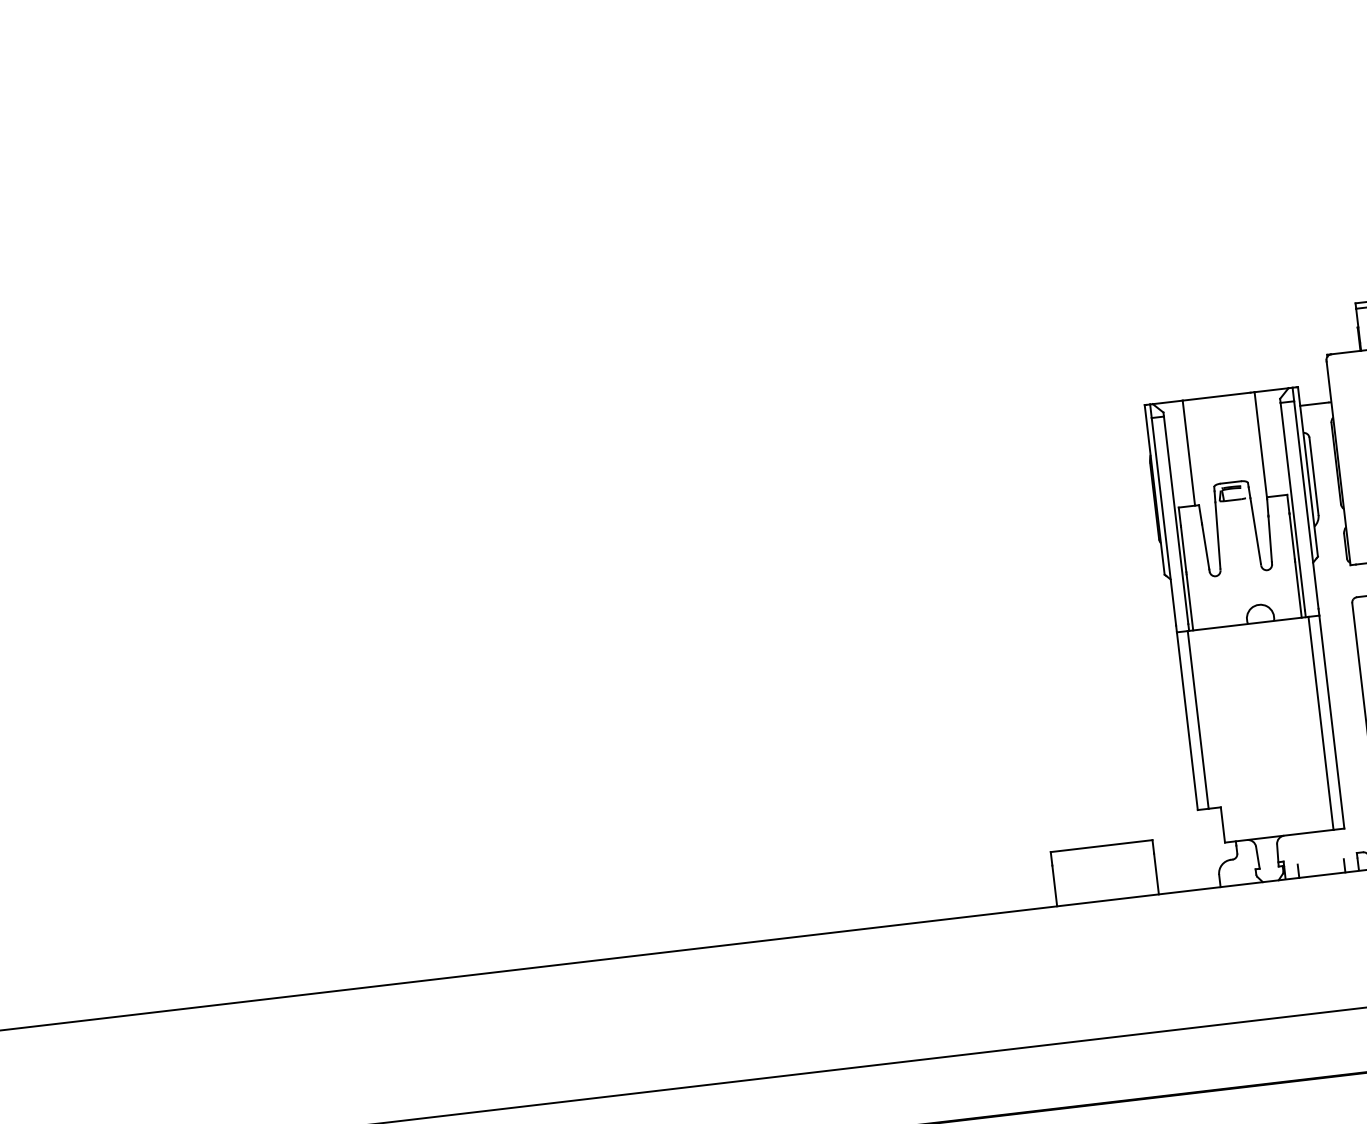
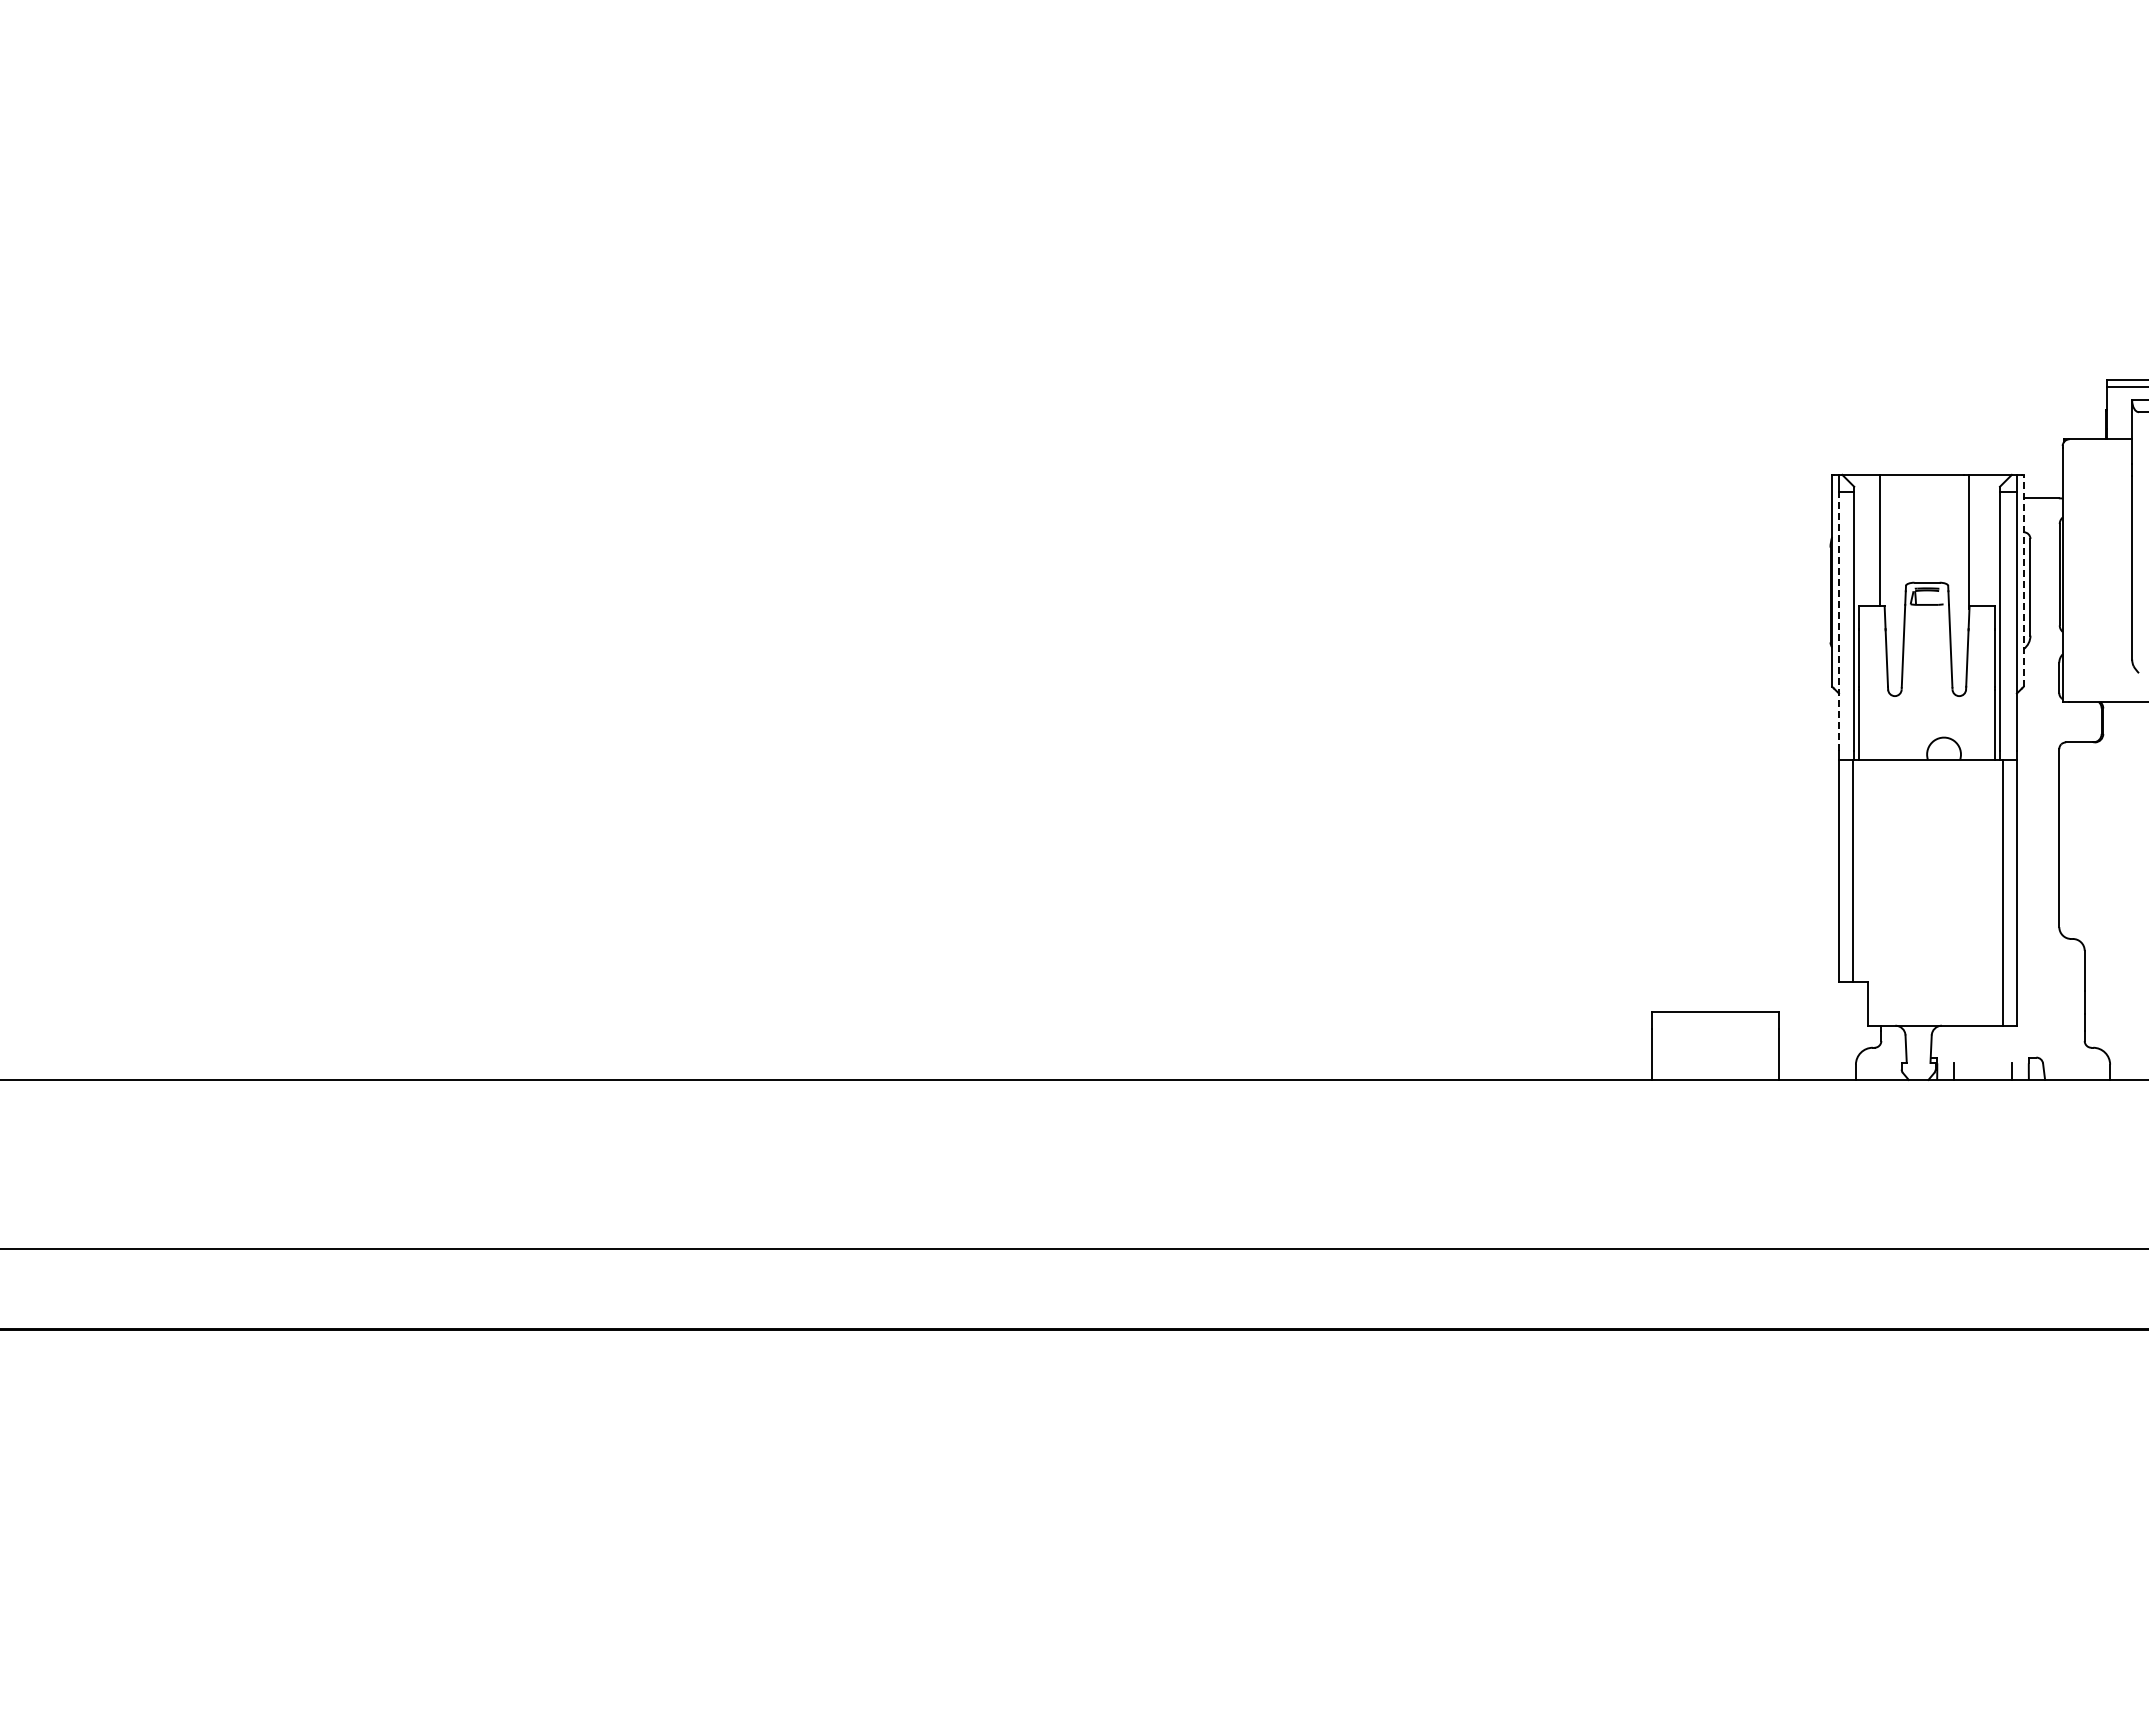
line: (1307, 471) -> (2023, 580), solid -> dashed
line: (1163, 521) -> (1838, 621), solid -> dashed

